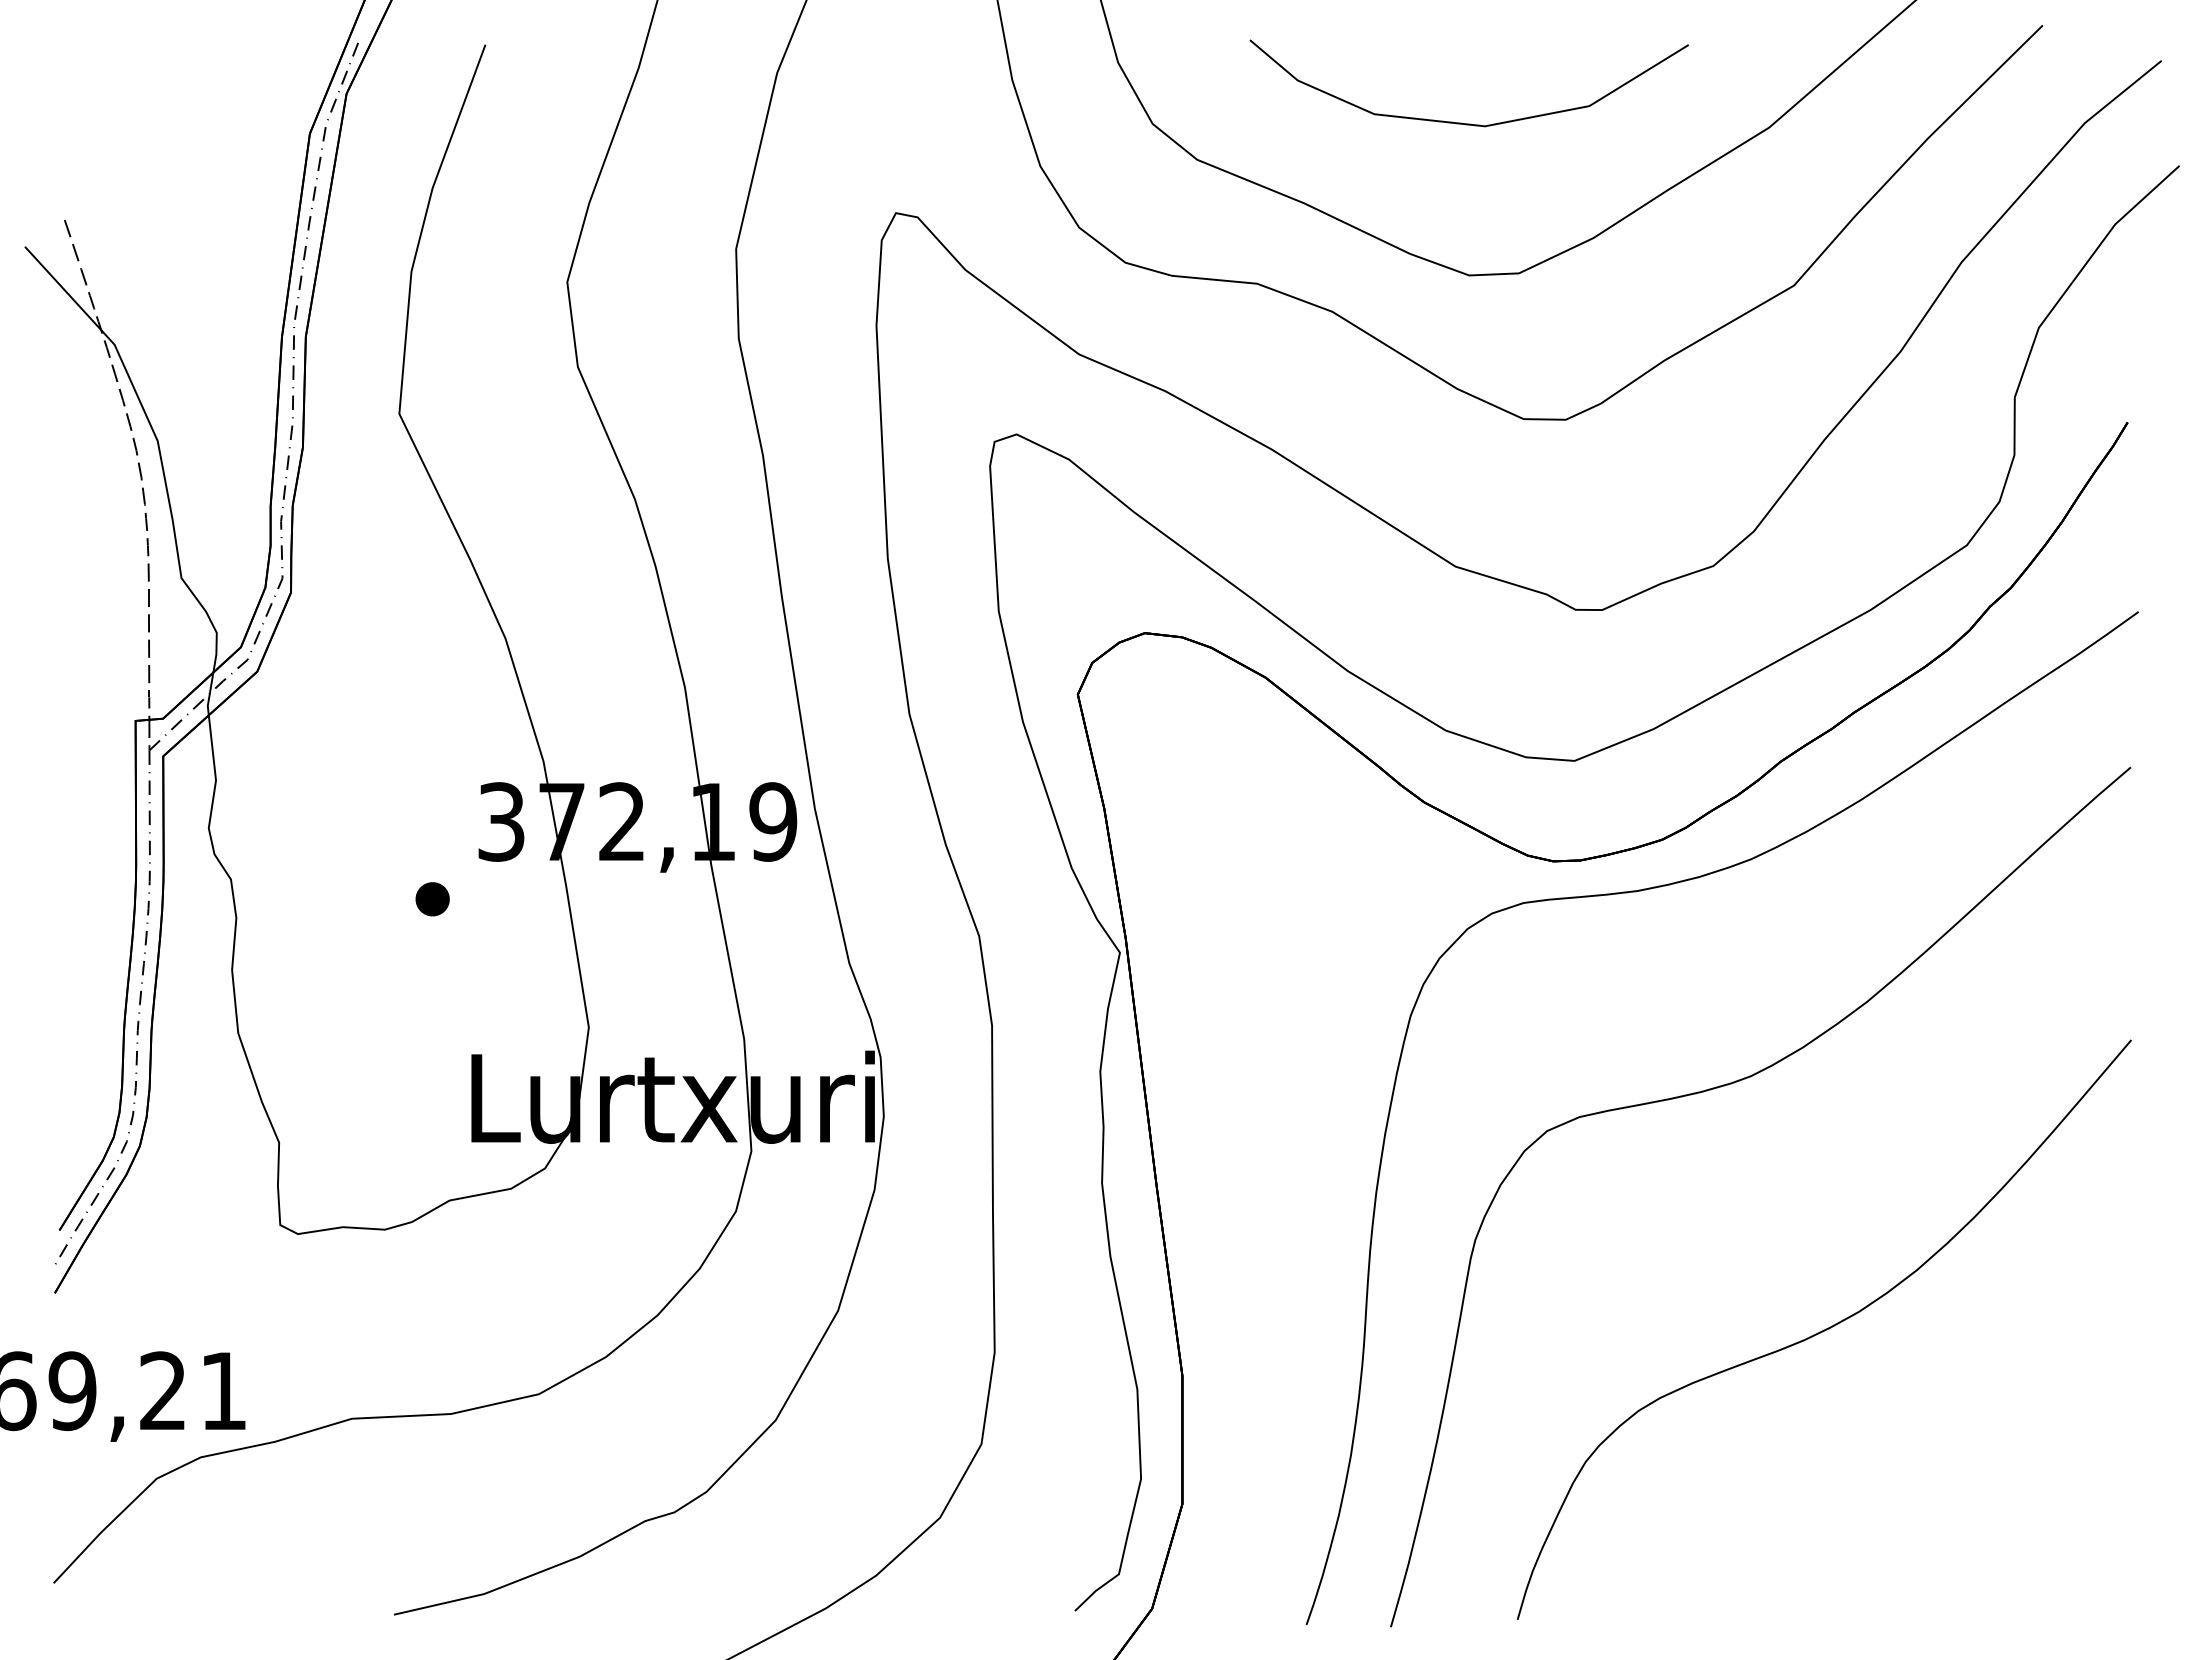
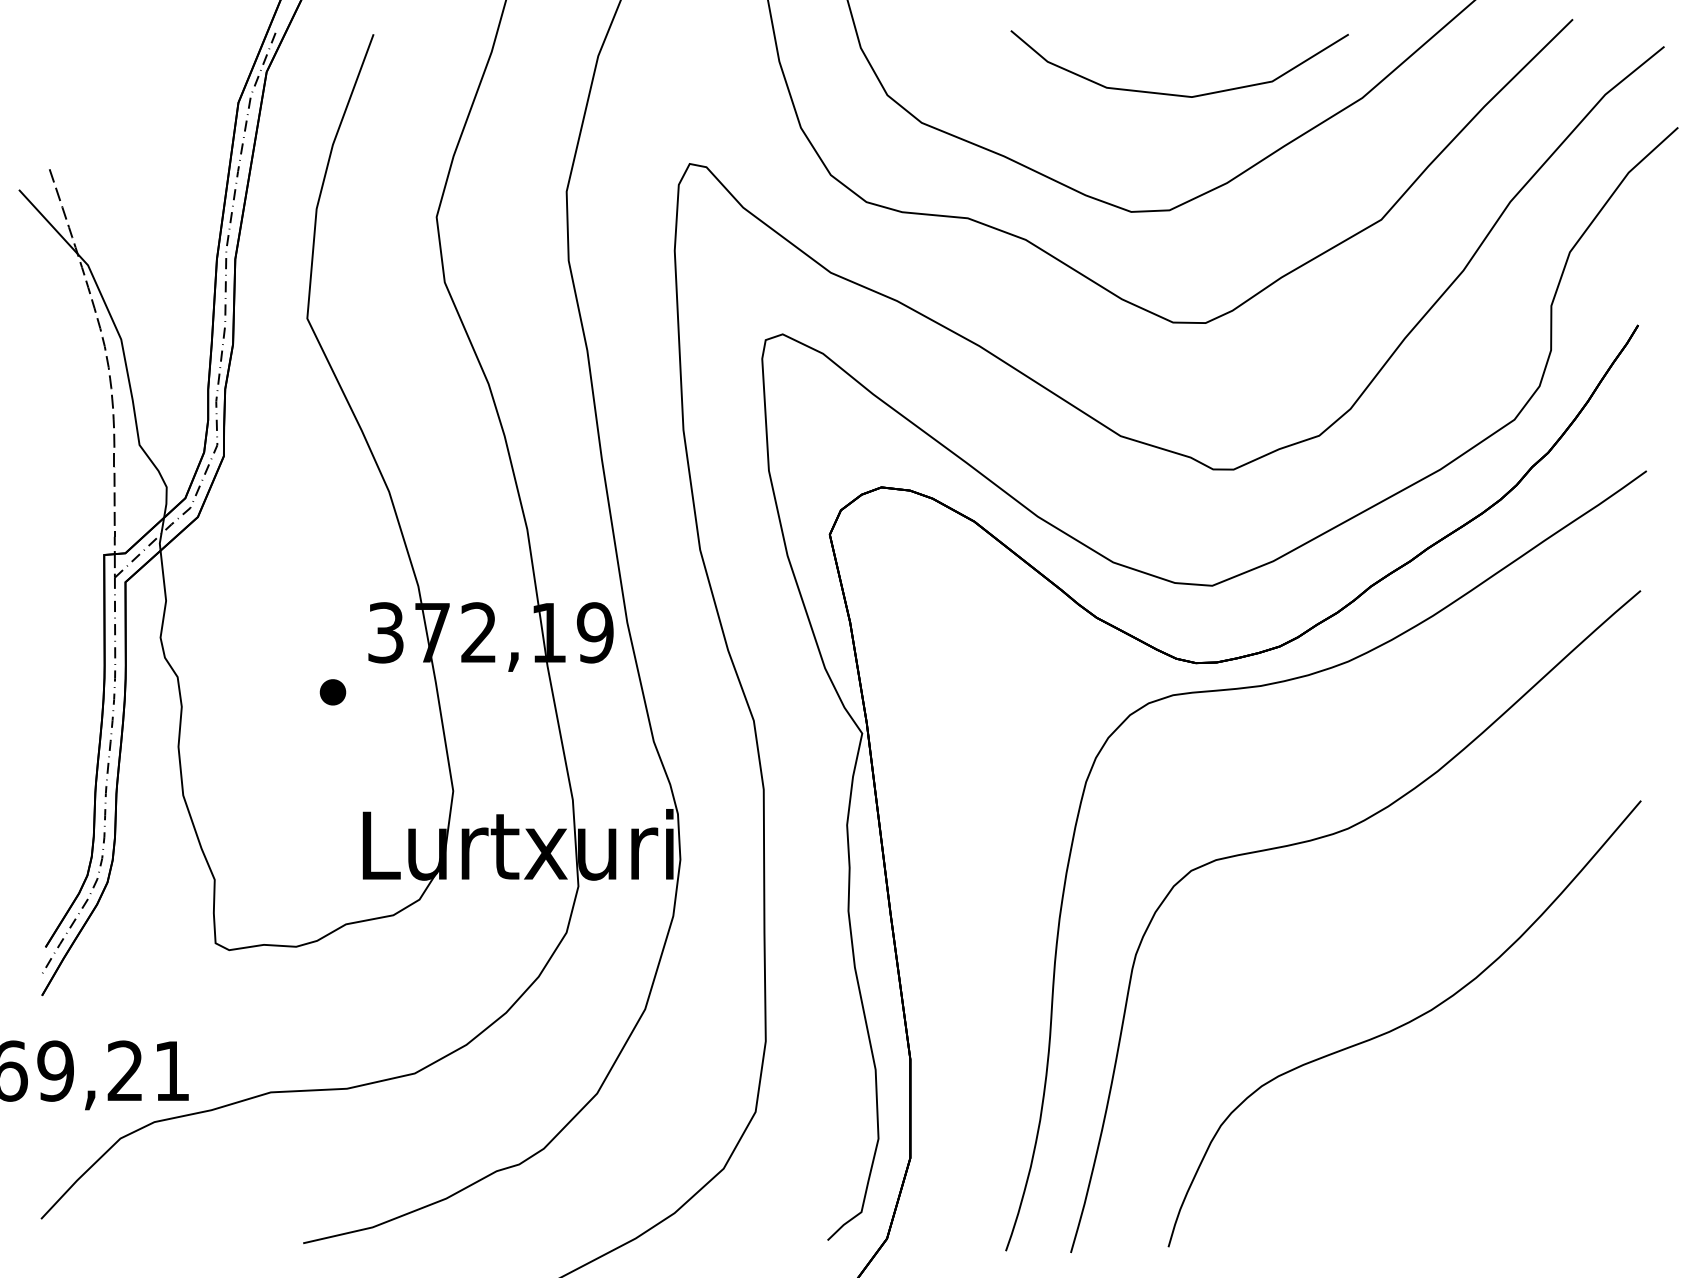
curve: (1461, 122) -> (1173, 94), moved

